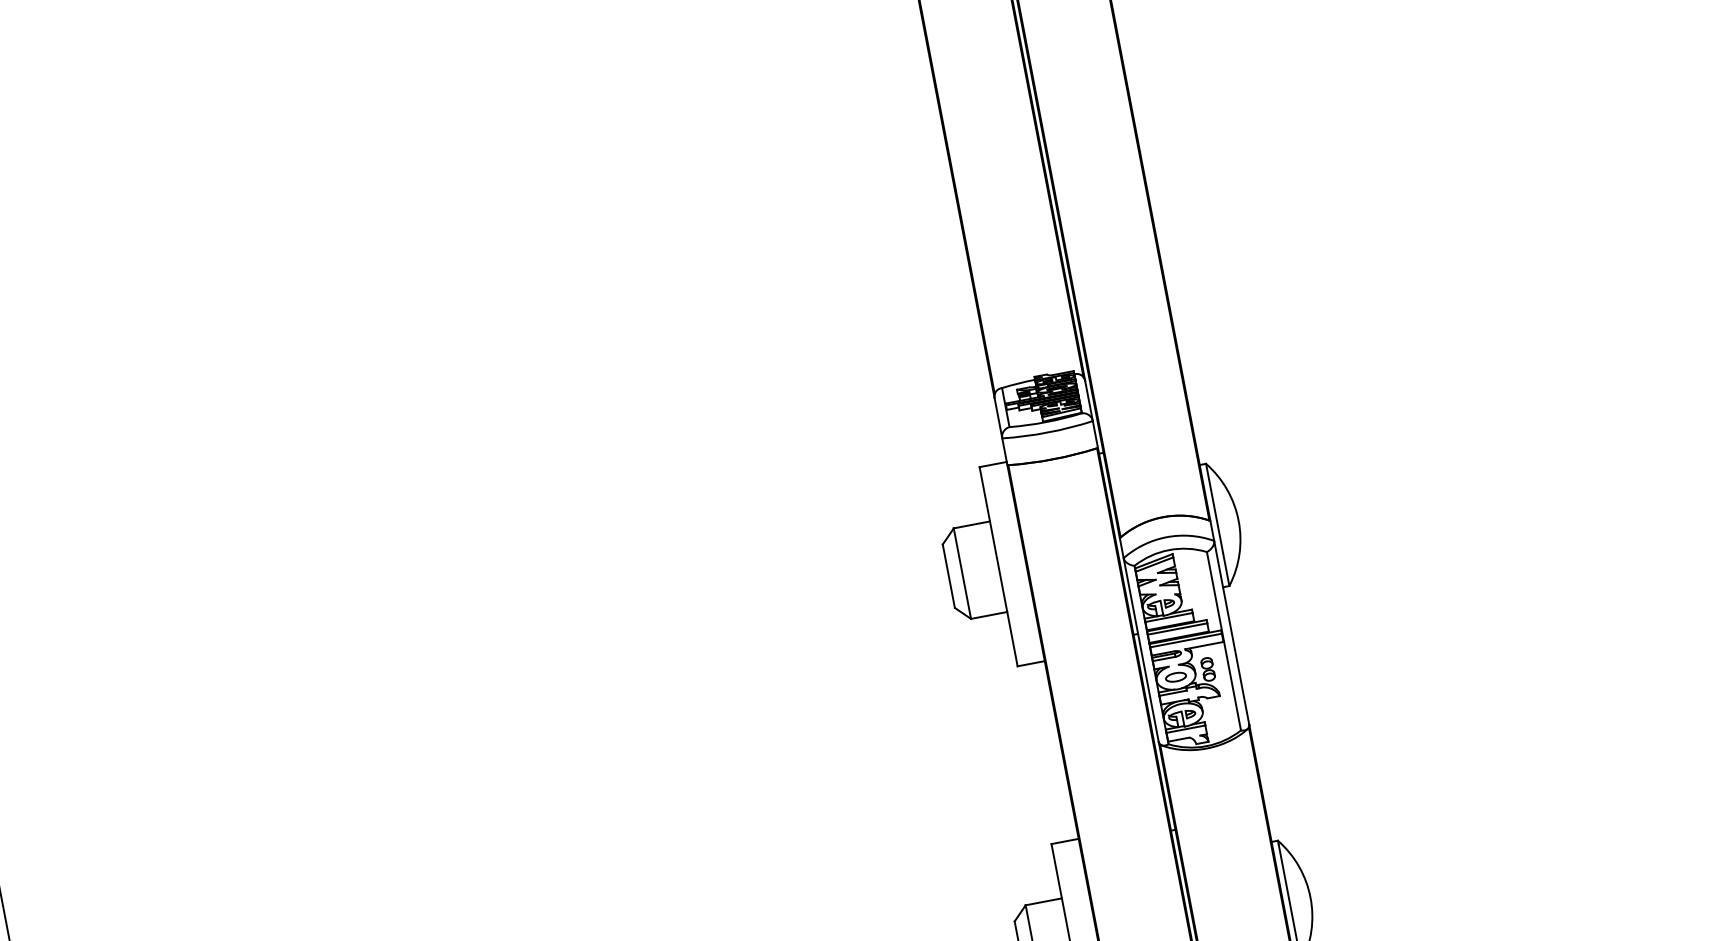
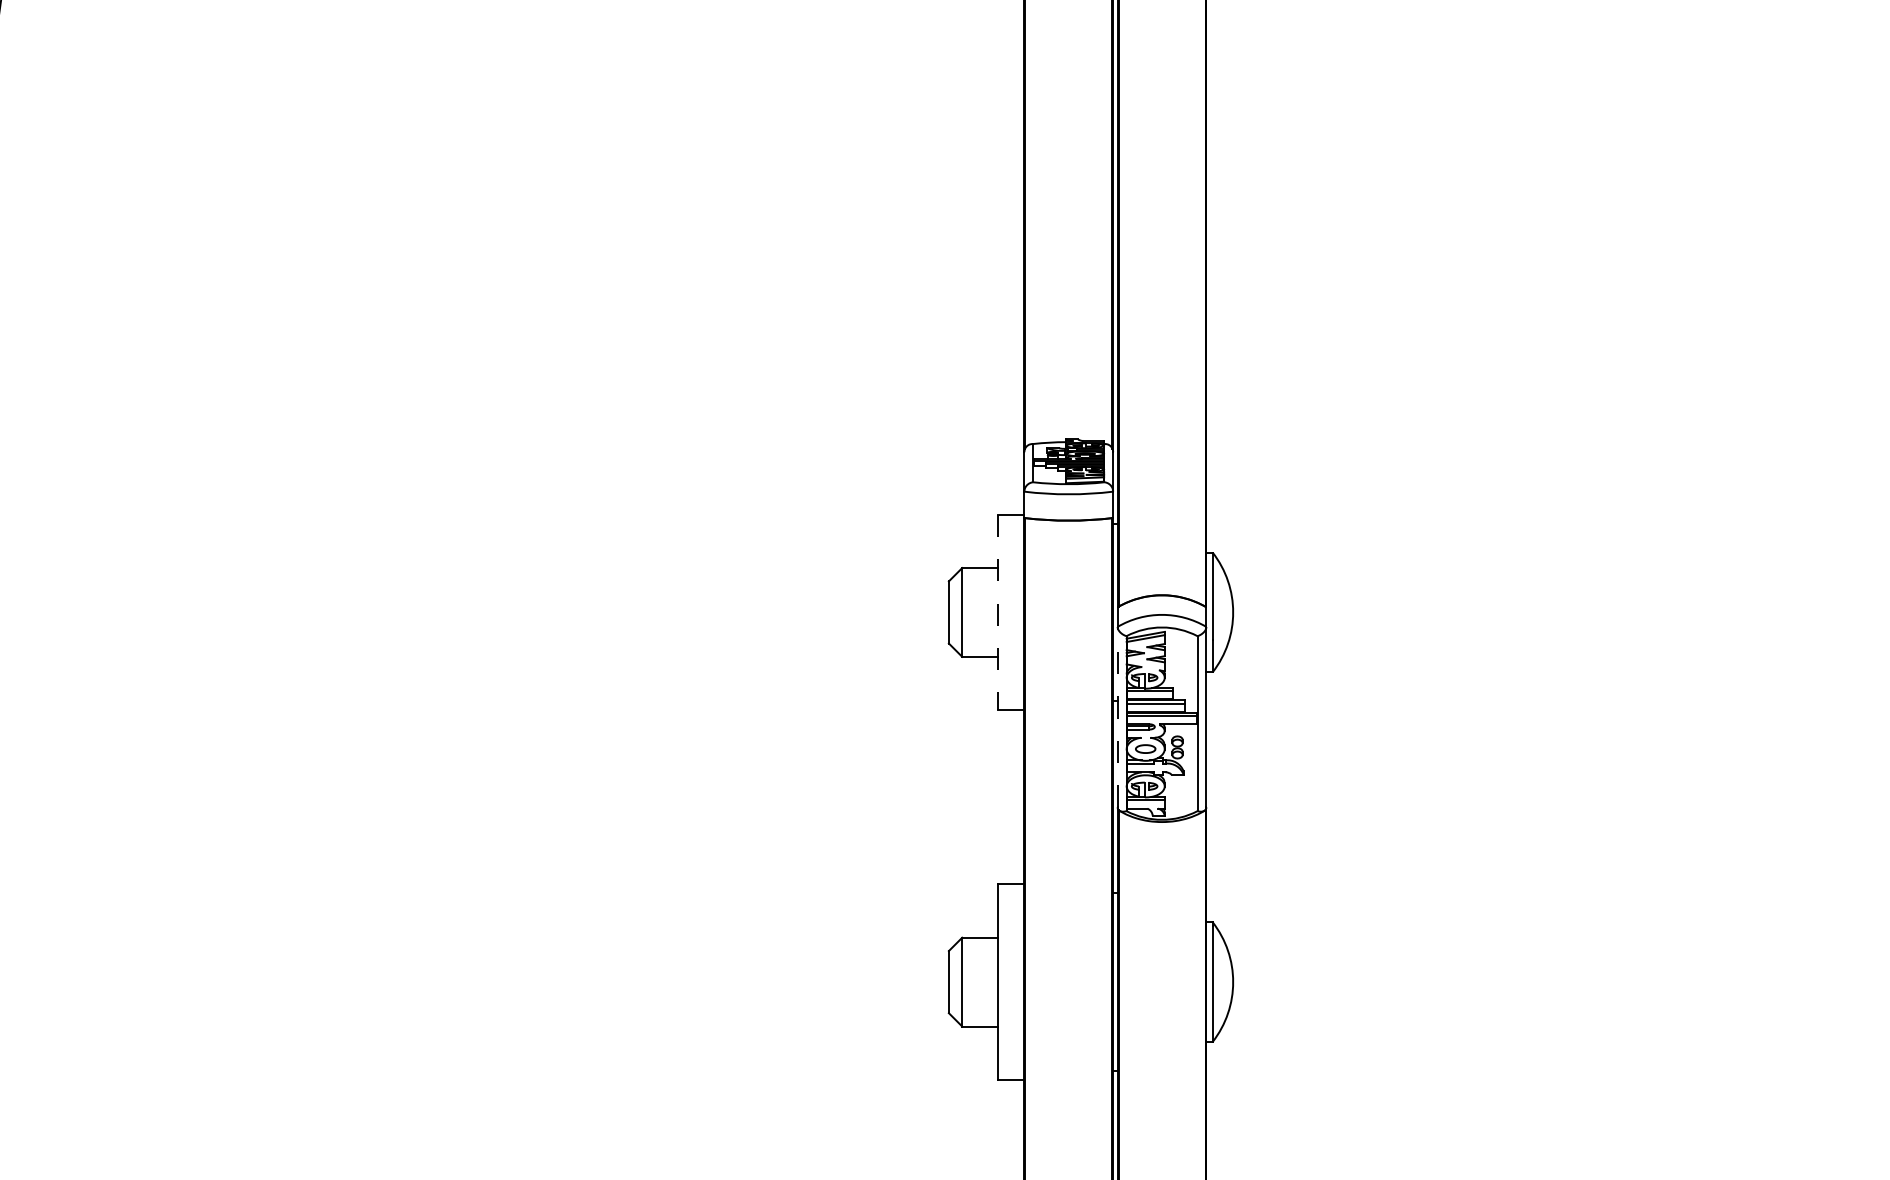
line: (998, 566) -> (997, 612), solid -> dashed
line: (1140, 649) -> (1117, 716), solid -> dashed

